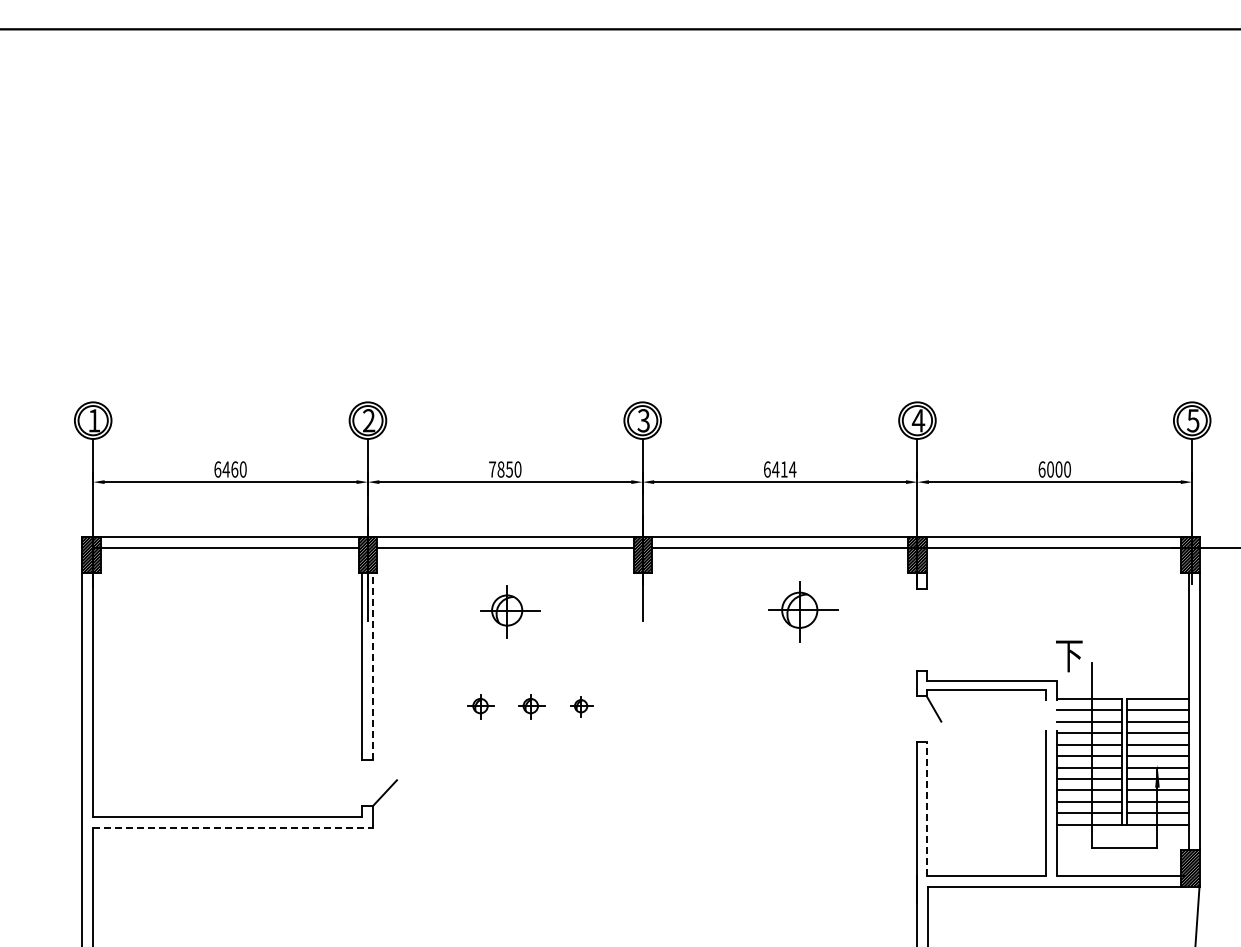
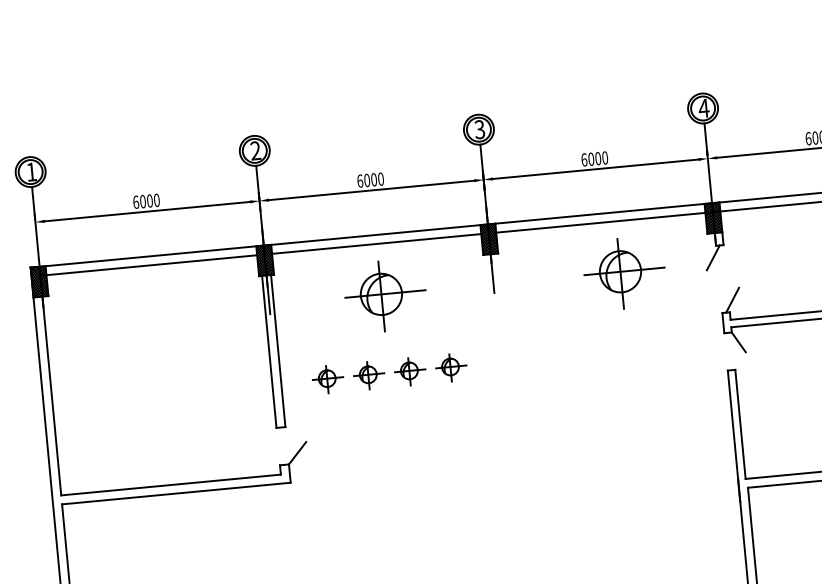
text: (230, 469) -> (146, 201), 6460 -> 6000
text: (500, 469) -> (366, 180), 7850 -> 6000
text: (784, 469) -> (598, 158), 6414 -> 6000
line: (912, 602) -> (713, 257), added
part: (509, 611) -> (384, 295), size x1.67
part: (802, 611) -> (624, 273), size x1.43
line: (931, 656) -> (732, 299), added
line: (373, 666) -> (278, 351), dashed -> solid
part: (430, 706) -> (327, 379), added
part: (481, 706) -> (369, 375), size x1.43
part: (531, 706) -> (410, 371), size x1.43
part: (581, 706) -> (451, 367), size x1.67
line: (926, 808) -> (740, 424), dashed -> solid
line: (233, 828) -> (176, 493), dashed -> solid

